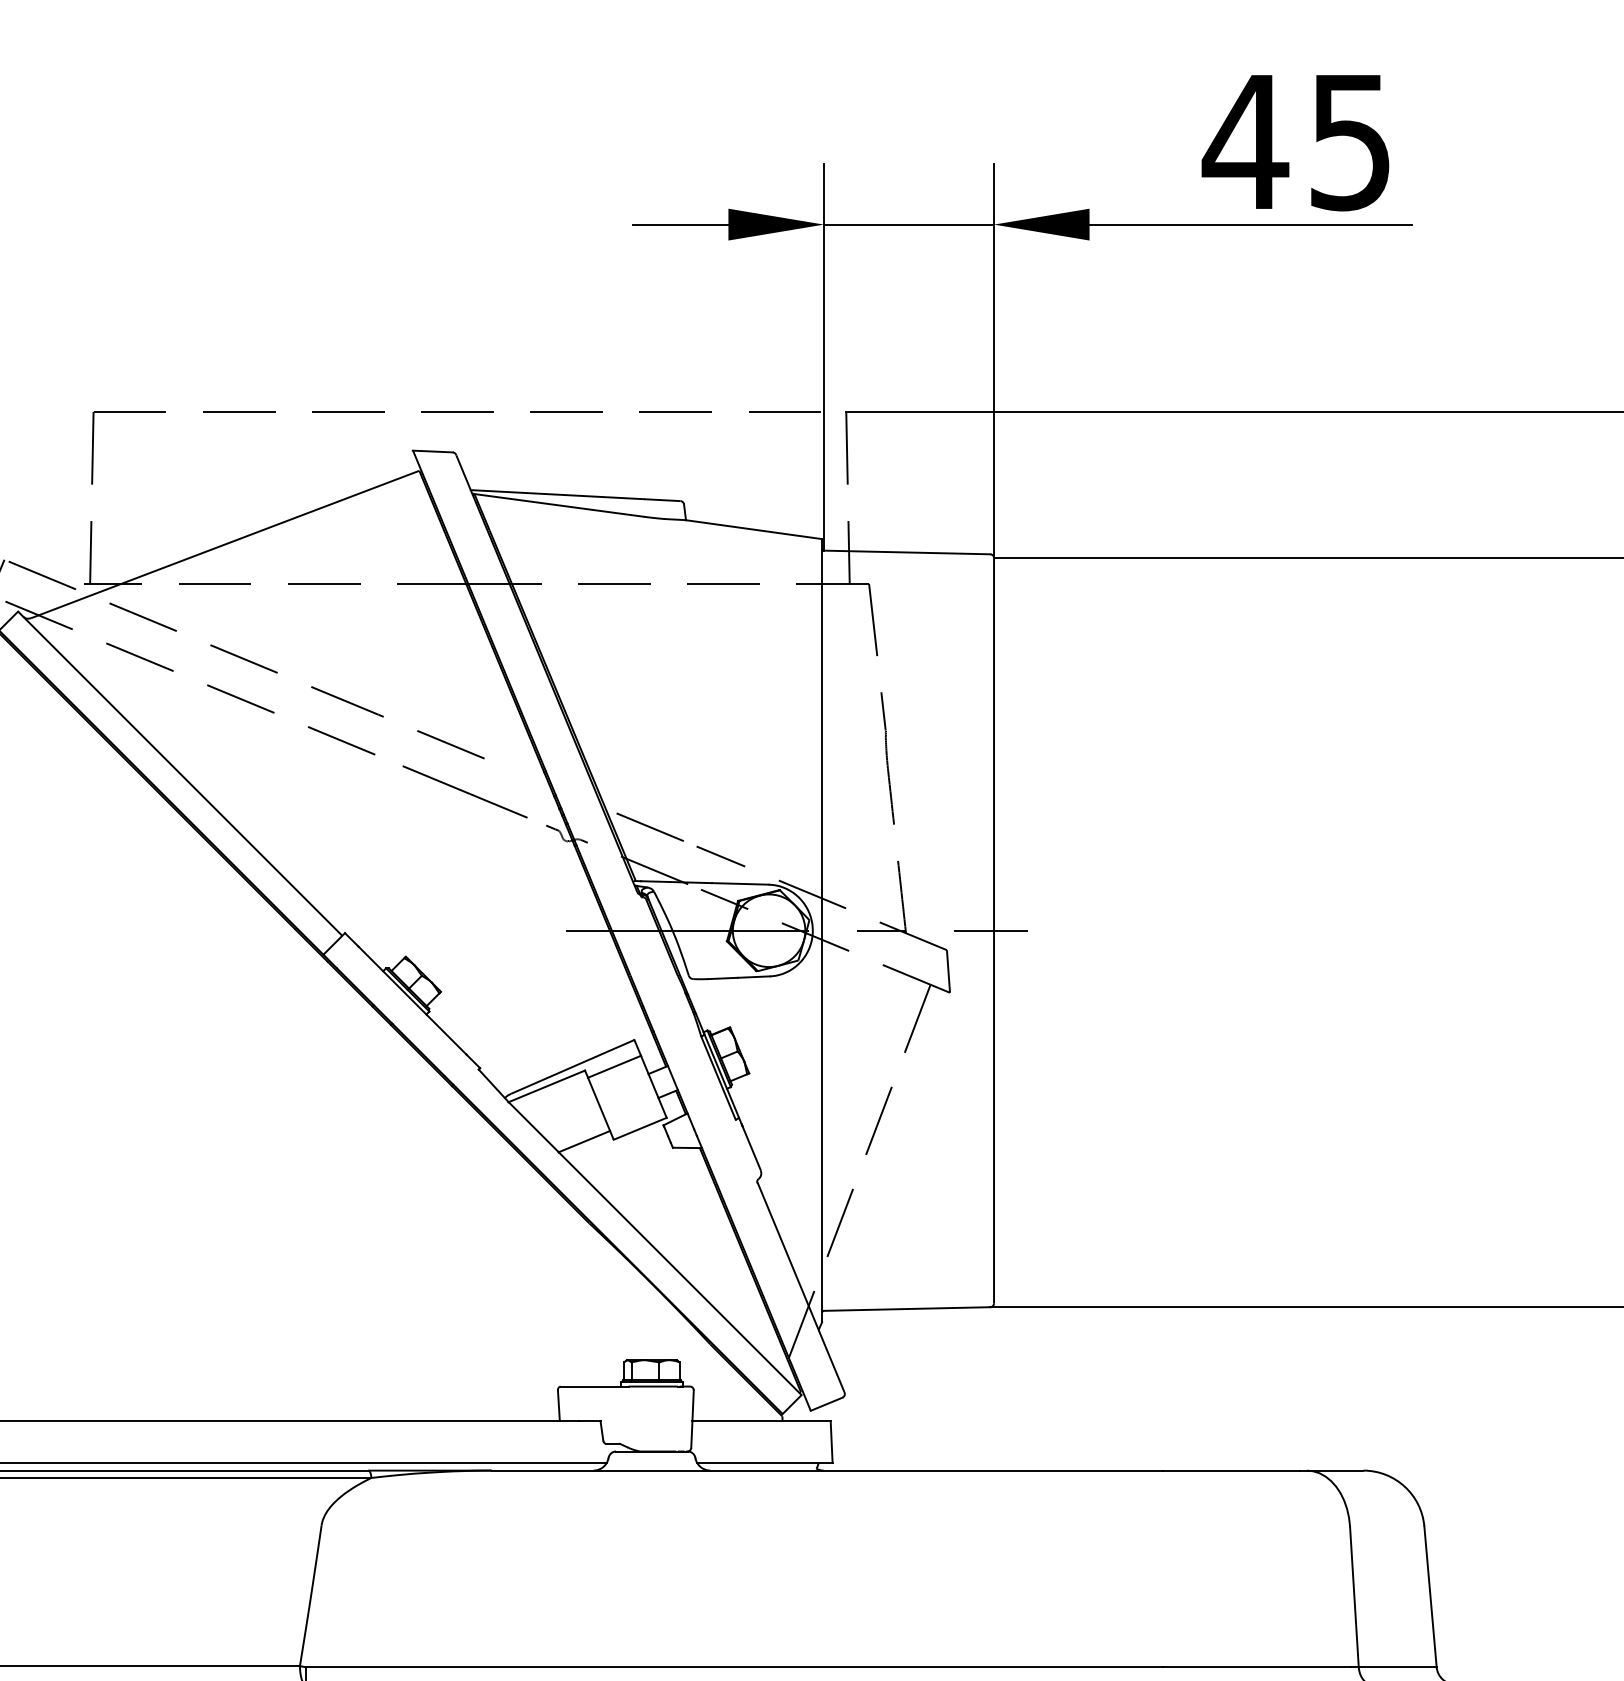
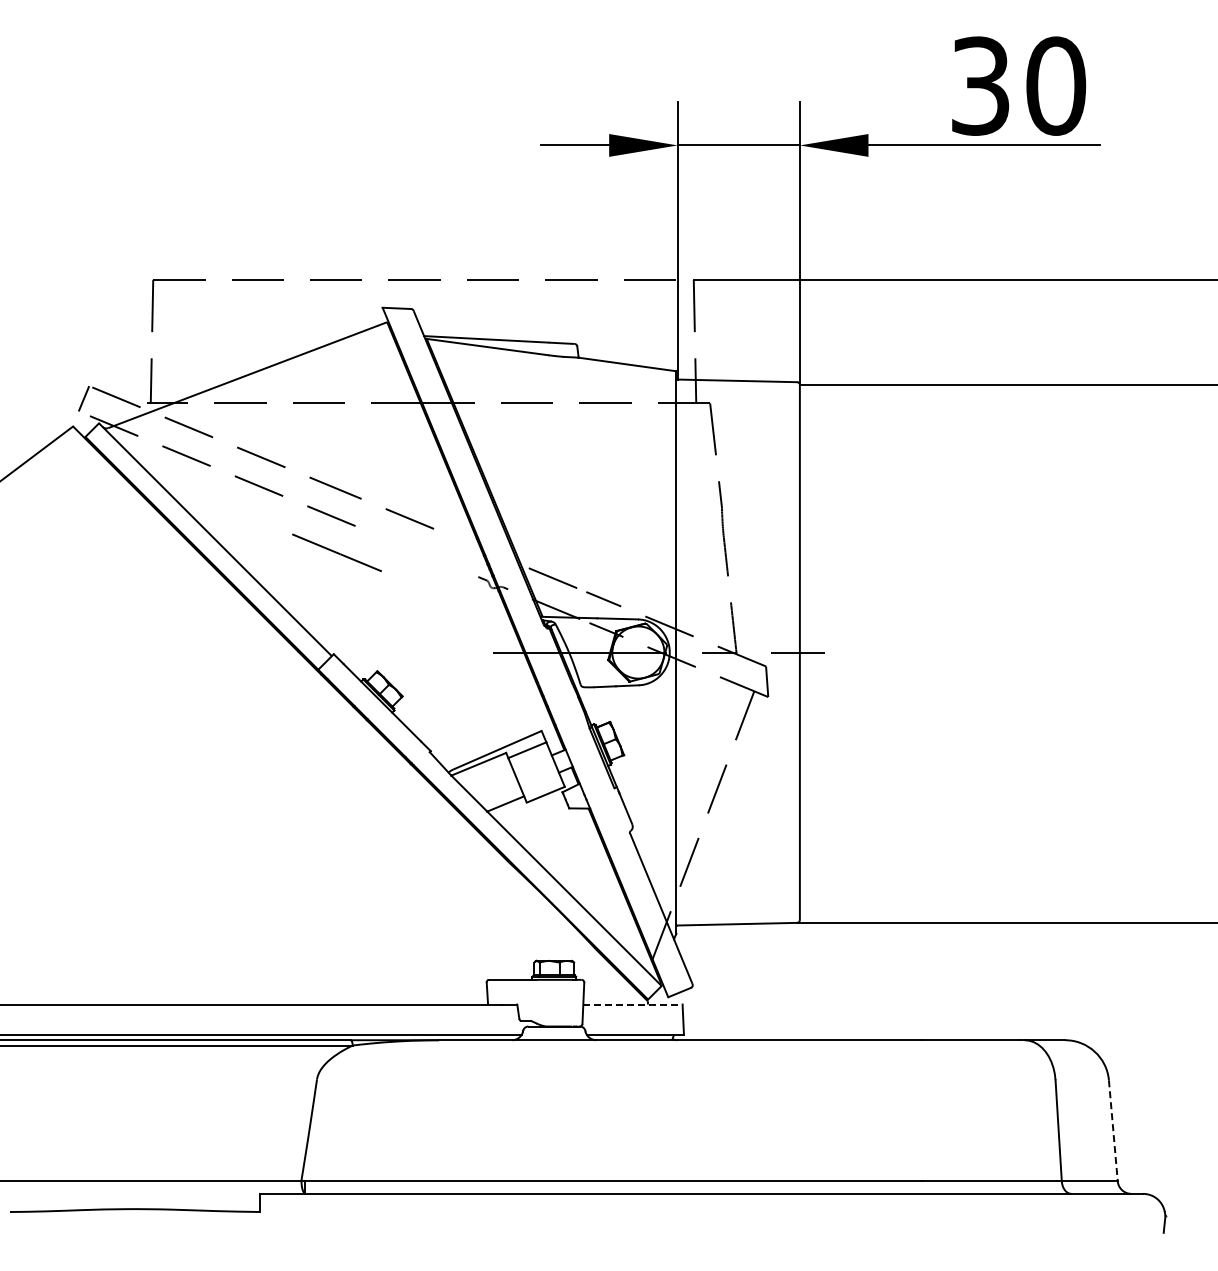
text: (1297, 141) -> (1017, 85), 45 -> 30
line: (464, 791) -> (336, 552), moved
line: (760, 1420) -> (632, 1004), solid -> dashed
line: (1430, 1596) -> (1113, 1130), solid -> dashed

